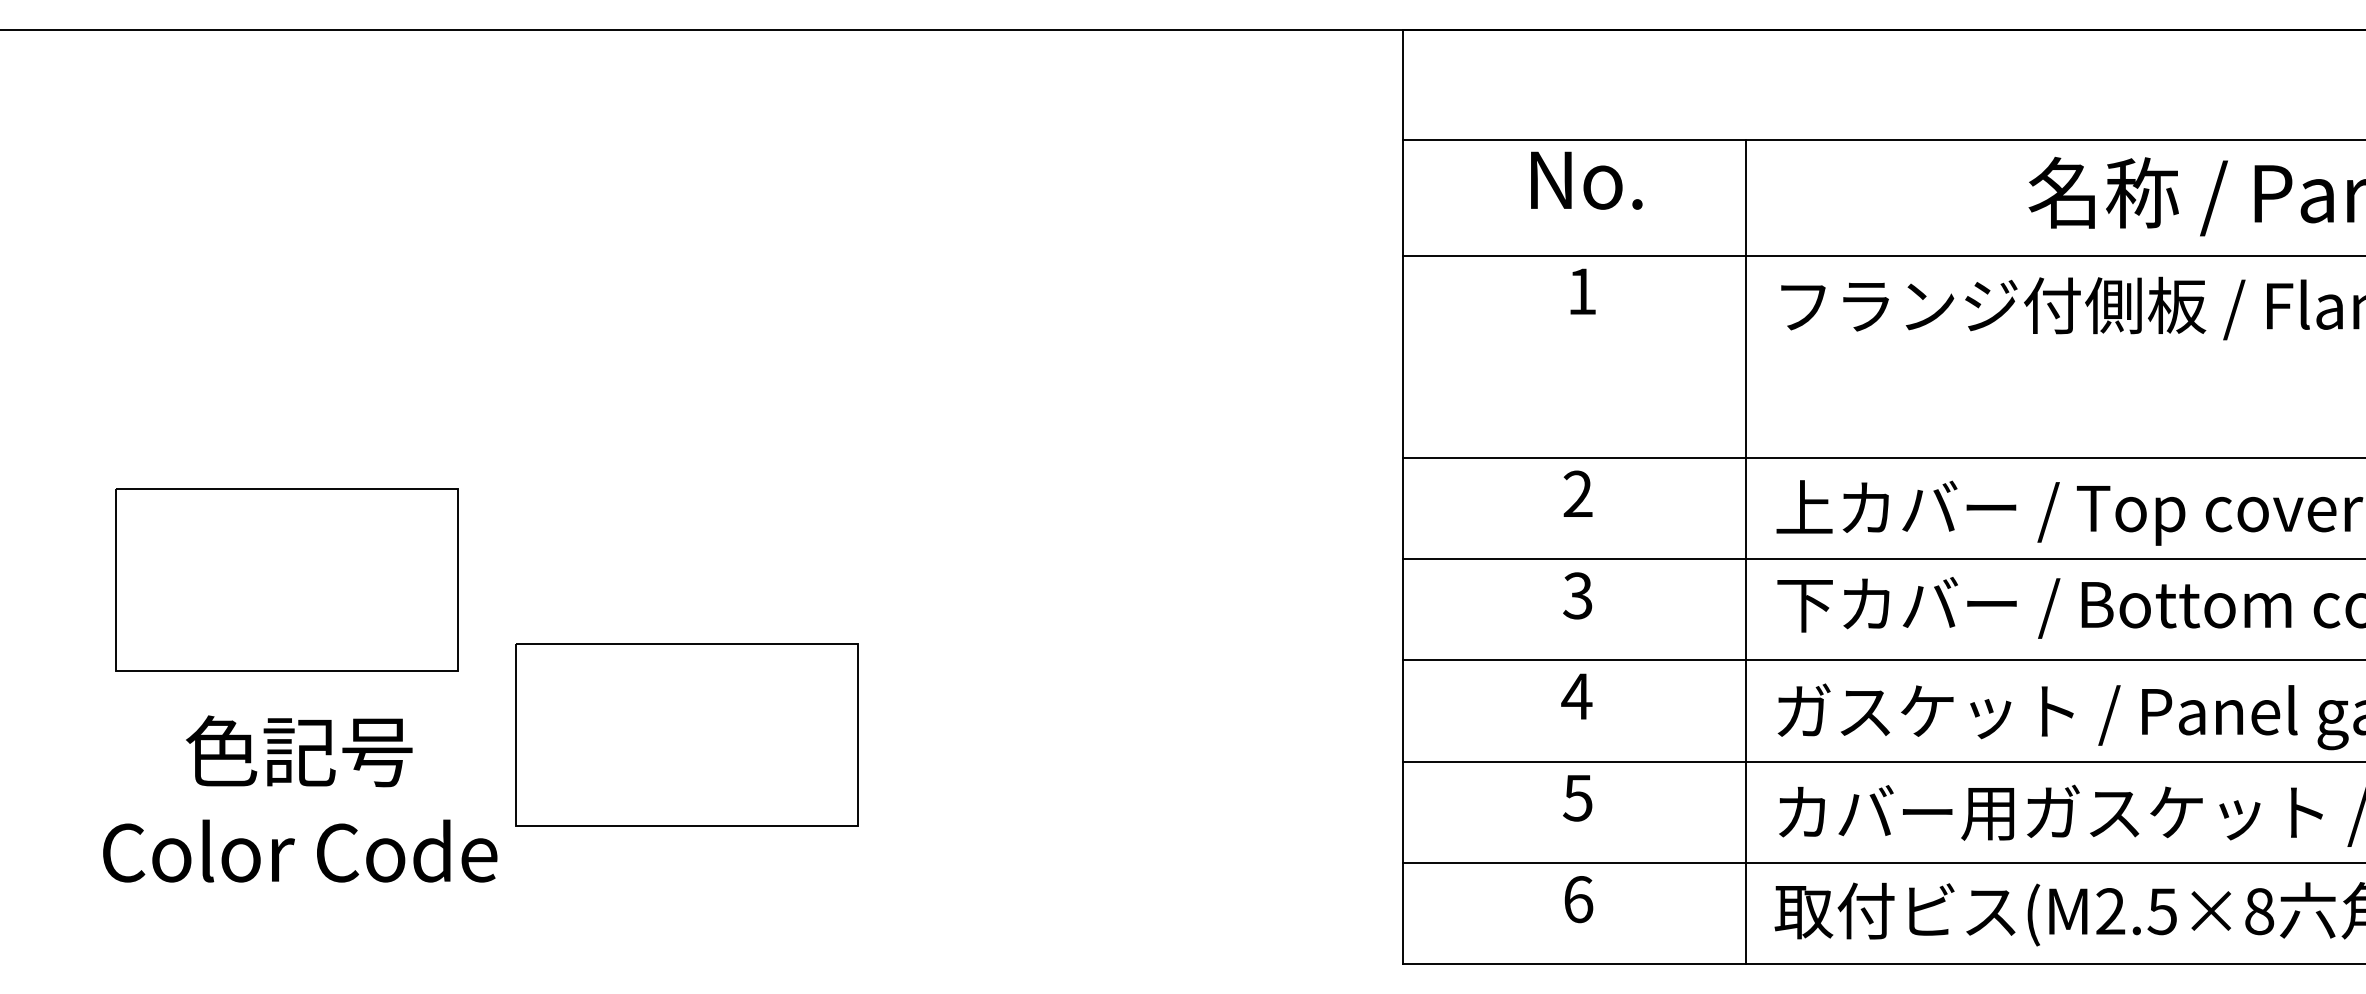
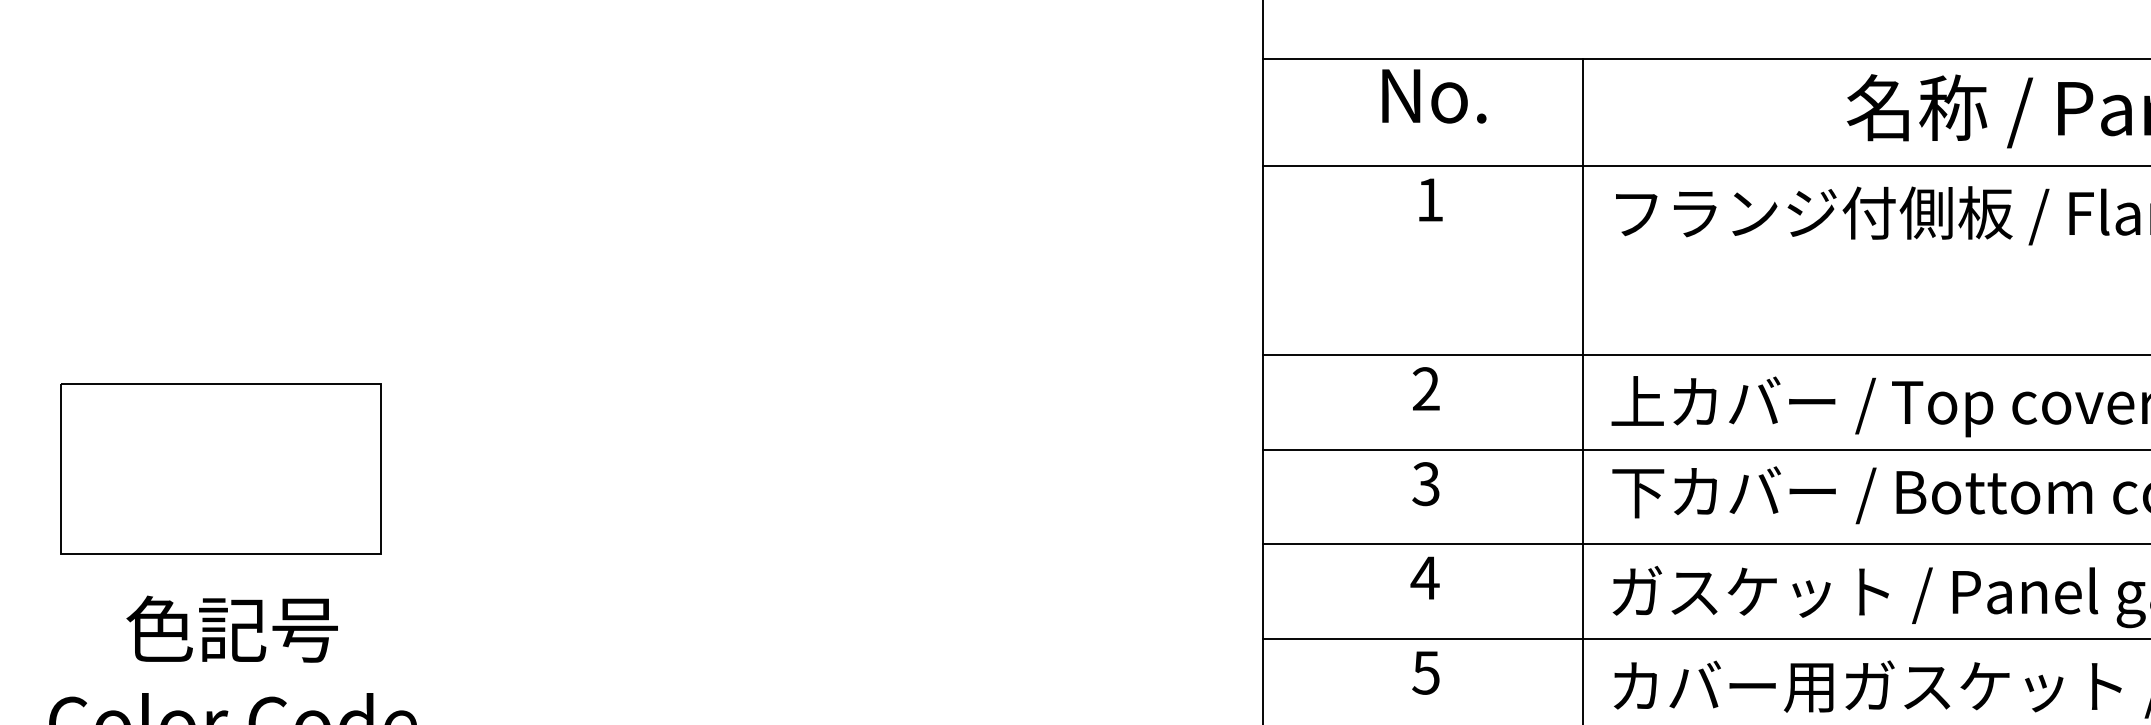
part: (686, 734) -> (593, 613), removed

